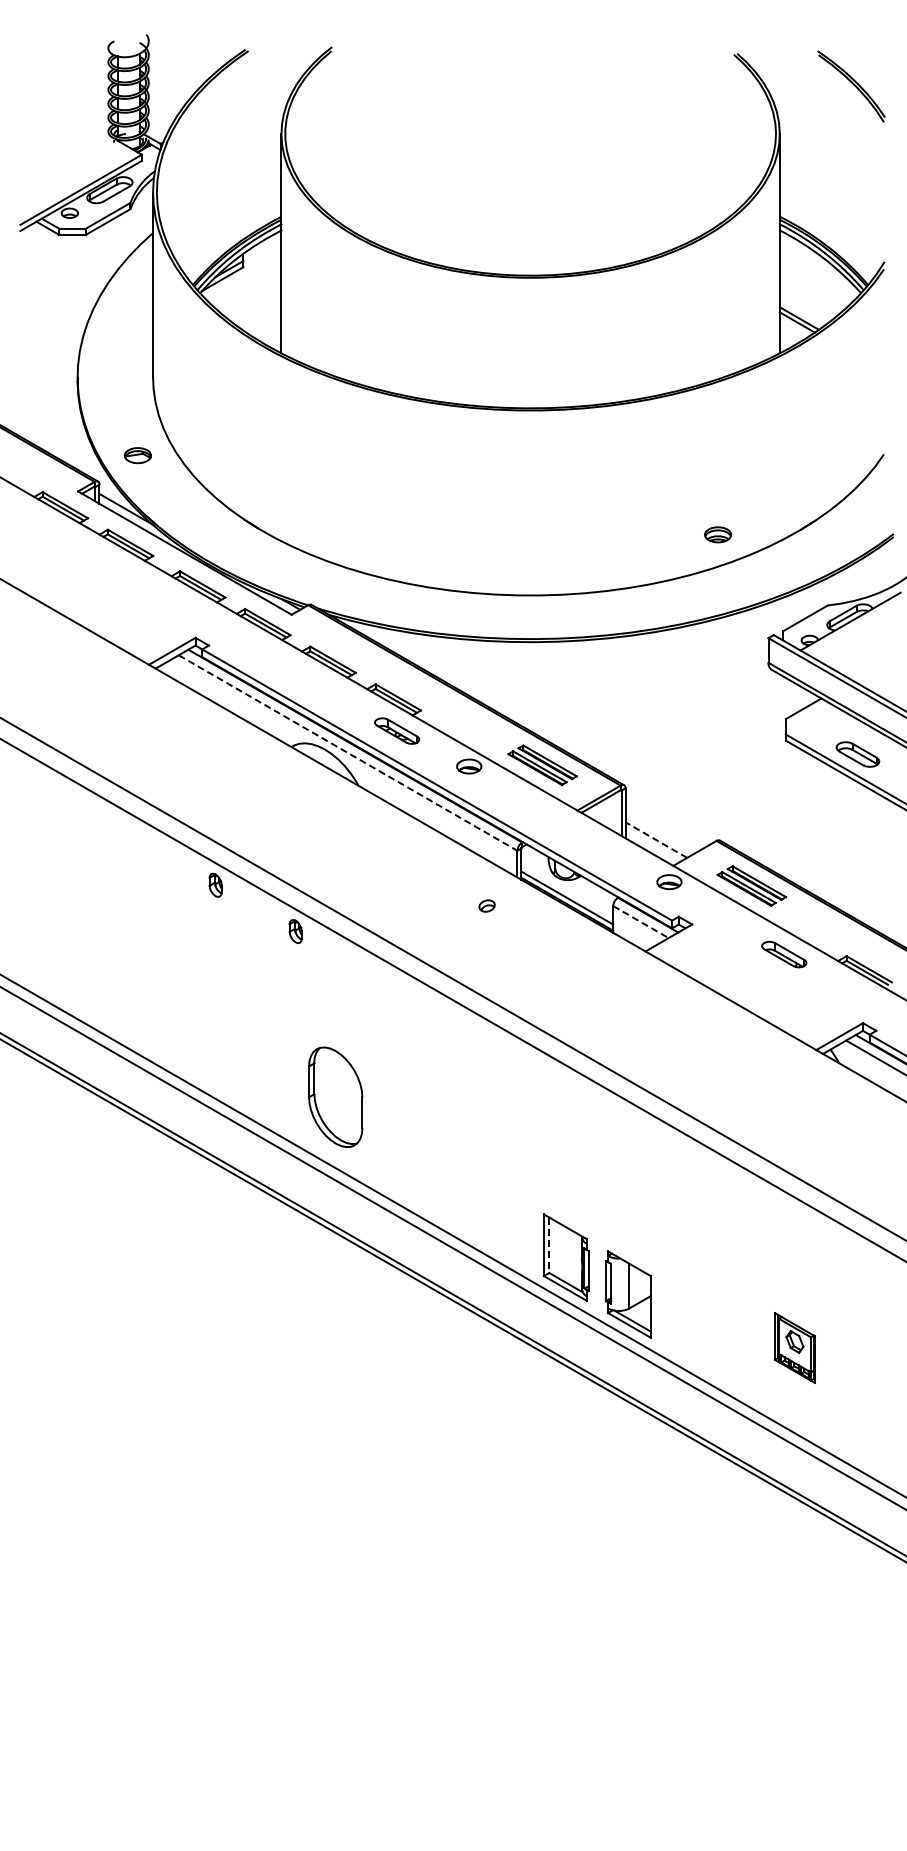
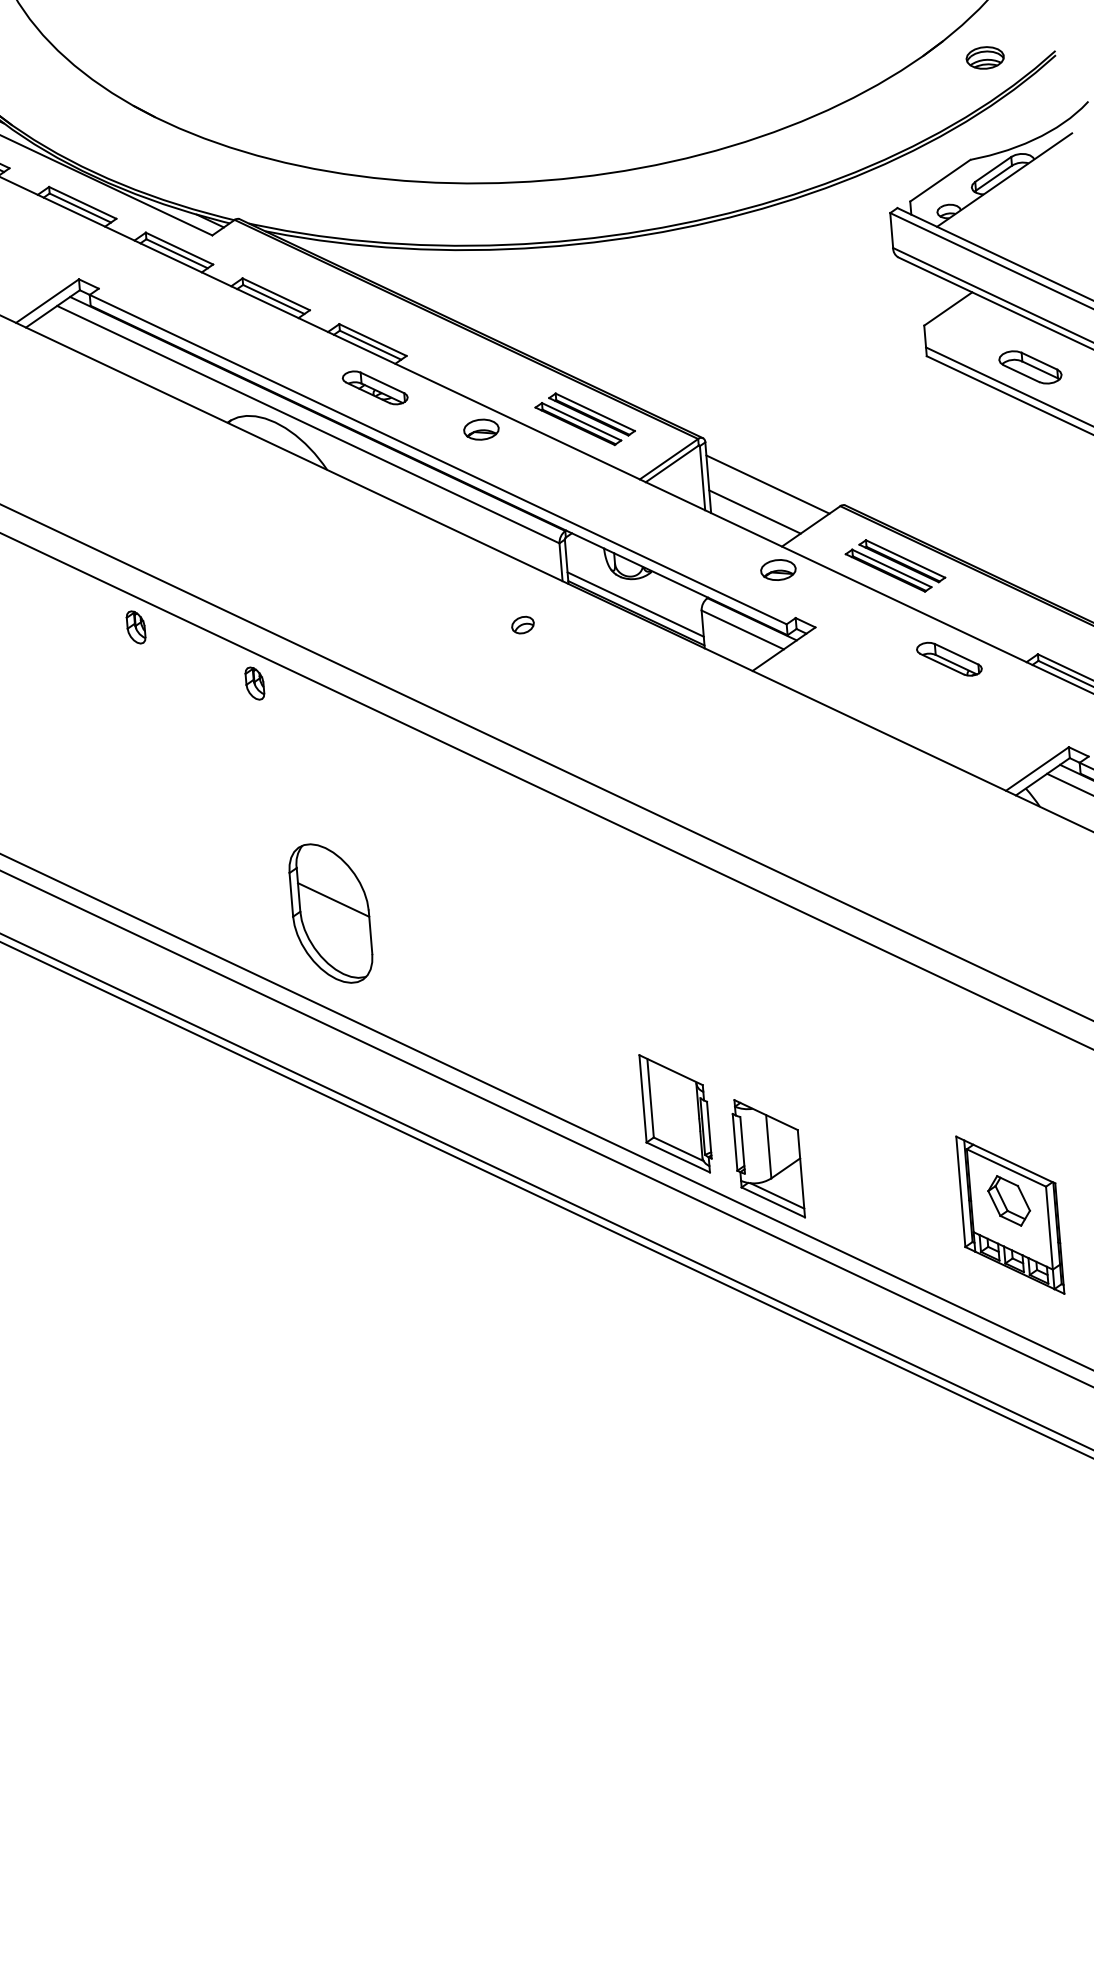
part: (718, 534) -> (985, 57), moved
line: (348, 753) -> (308, 425), dashed -> solid
line: (666, 821) -> (767, 484), added
line: (656, 840) -> (755, 512), dashed -> solid
line: (640, 922) -> (742, 630), dashed -> solid
line: (338, 1087) -> (333, 899), added
line: (549, 1245) -> (650, 1098), dashed -> solid
part: (794, 1347) -> (1009, 1214), size x1.67

